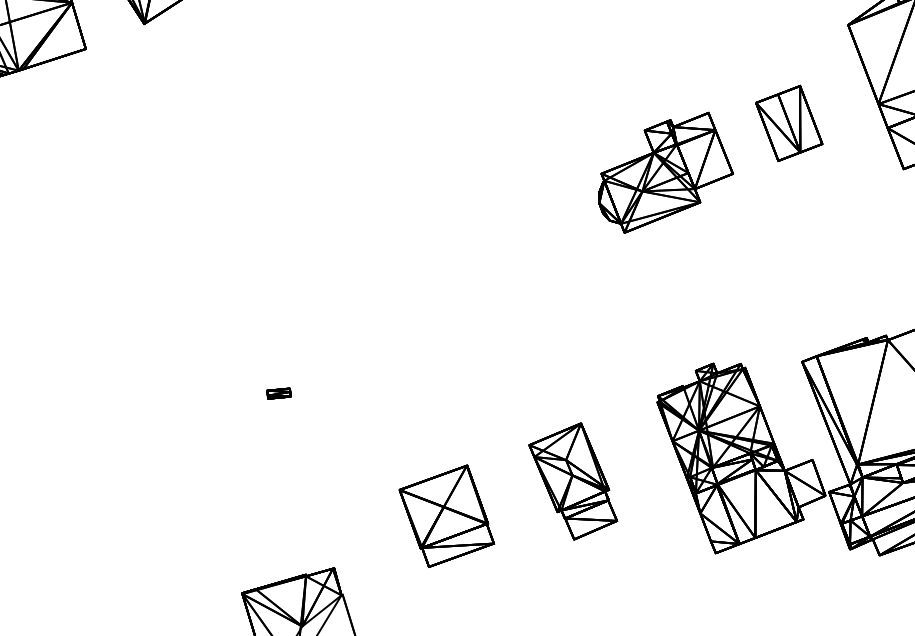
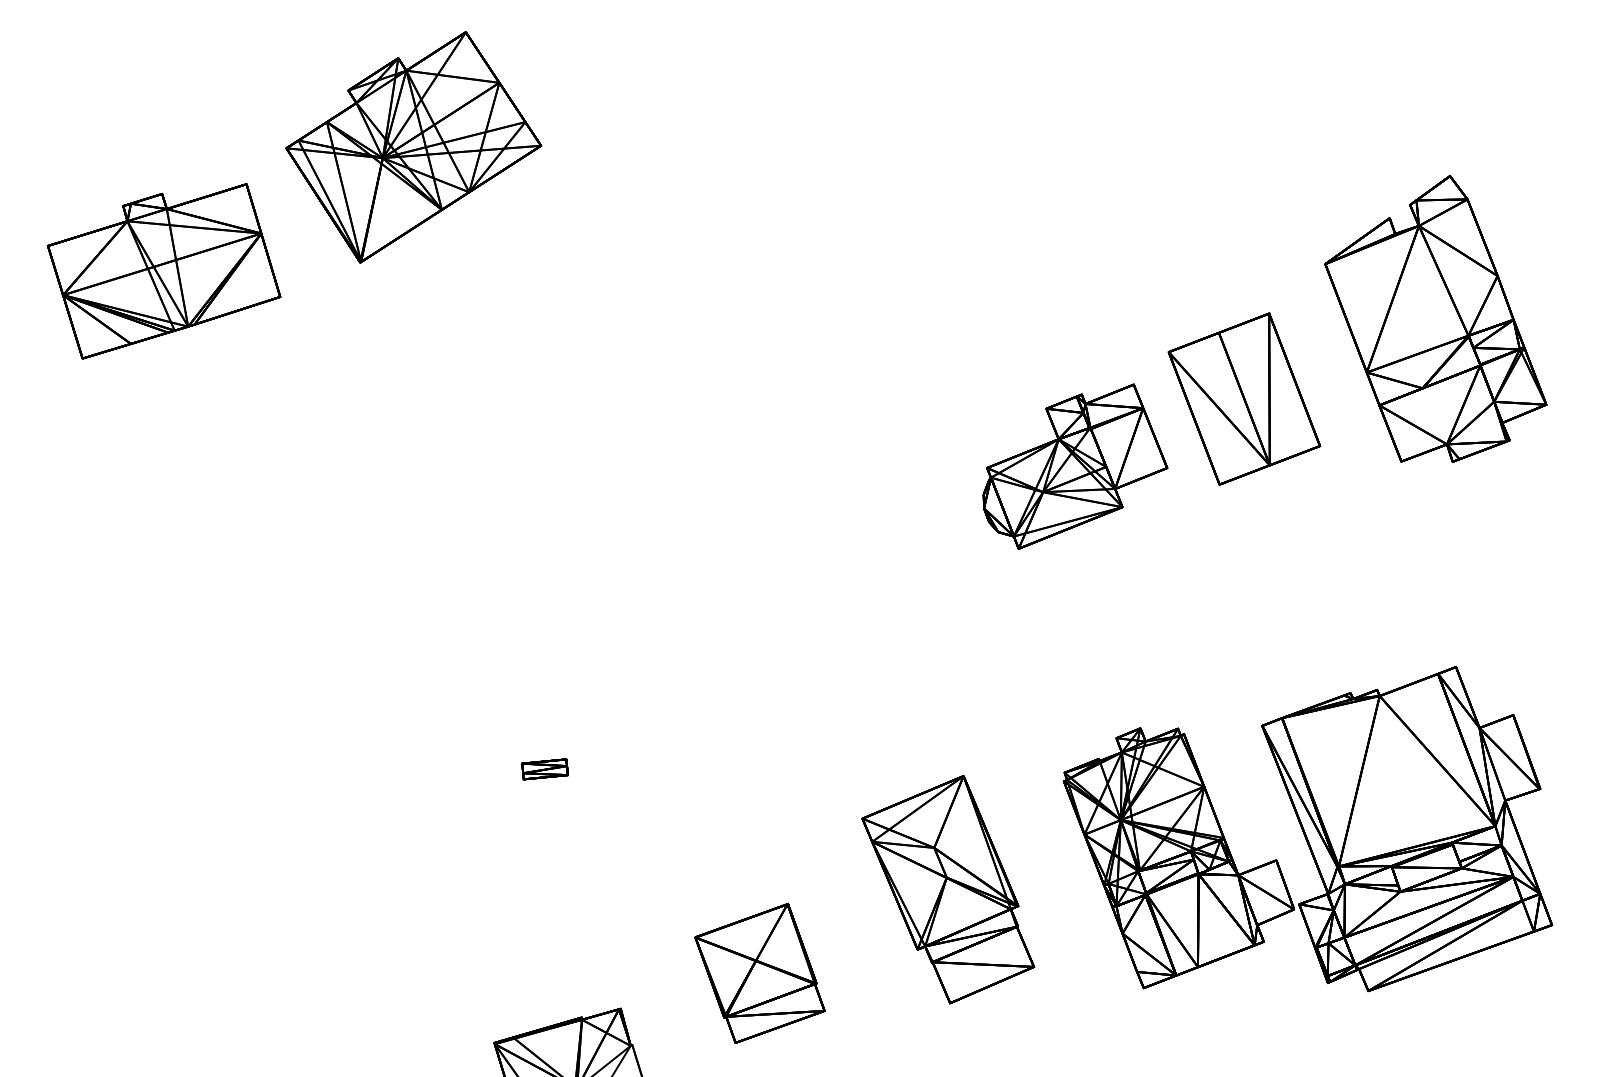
part: (789, 123) -> (1244, 398), size x1.67
part: (278, 393) -> (544, 769), size x1.43
part: (573, 481) -> (948, 889), size x1.43
part: (446, 515) -> (759, 972), moved

